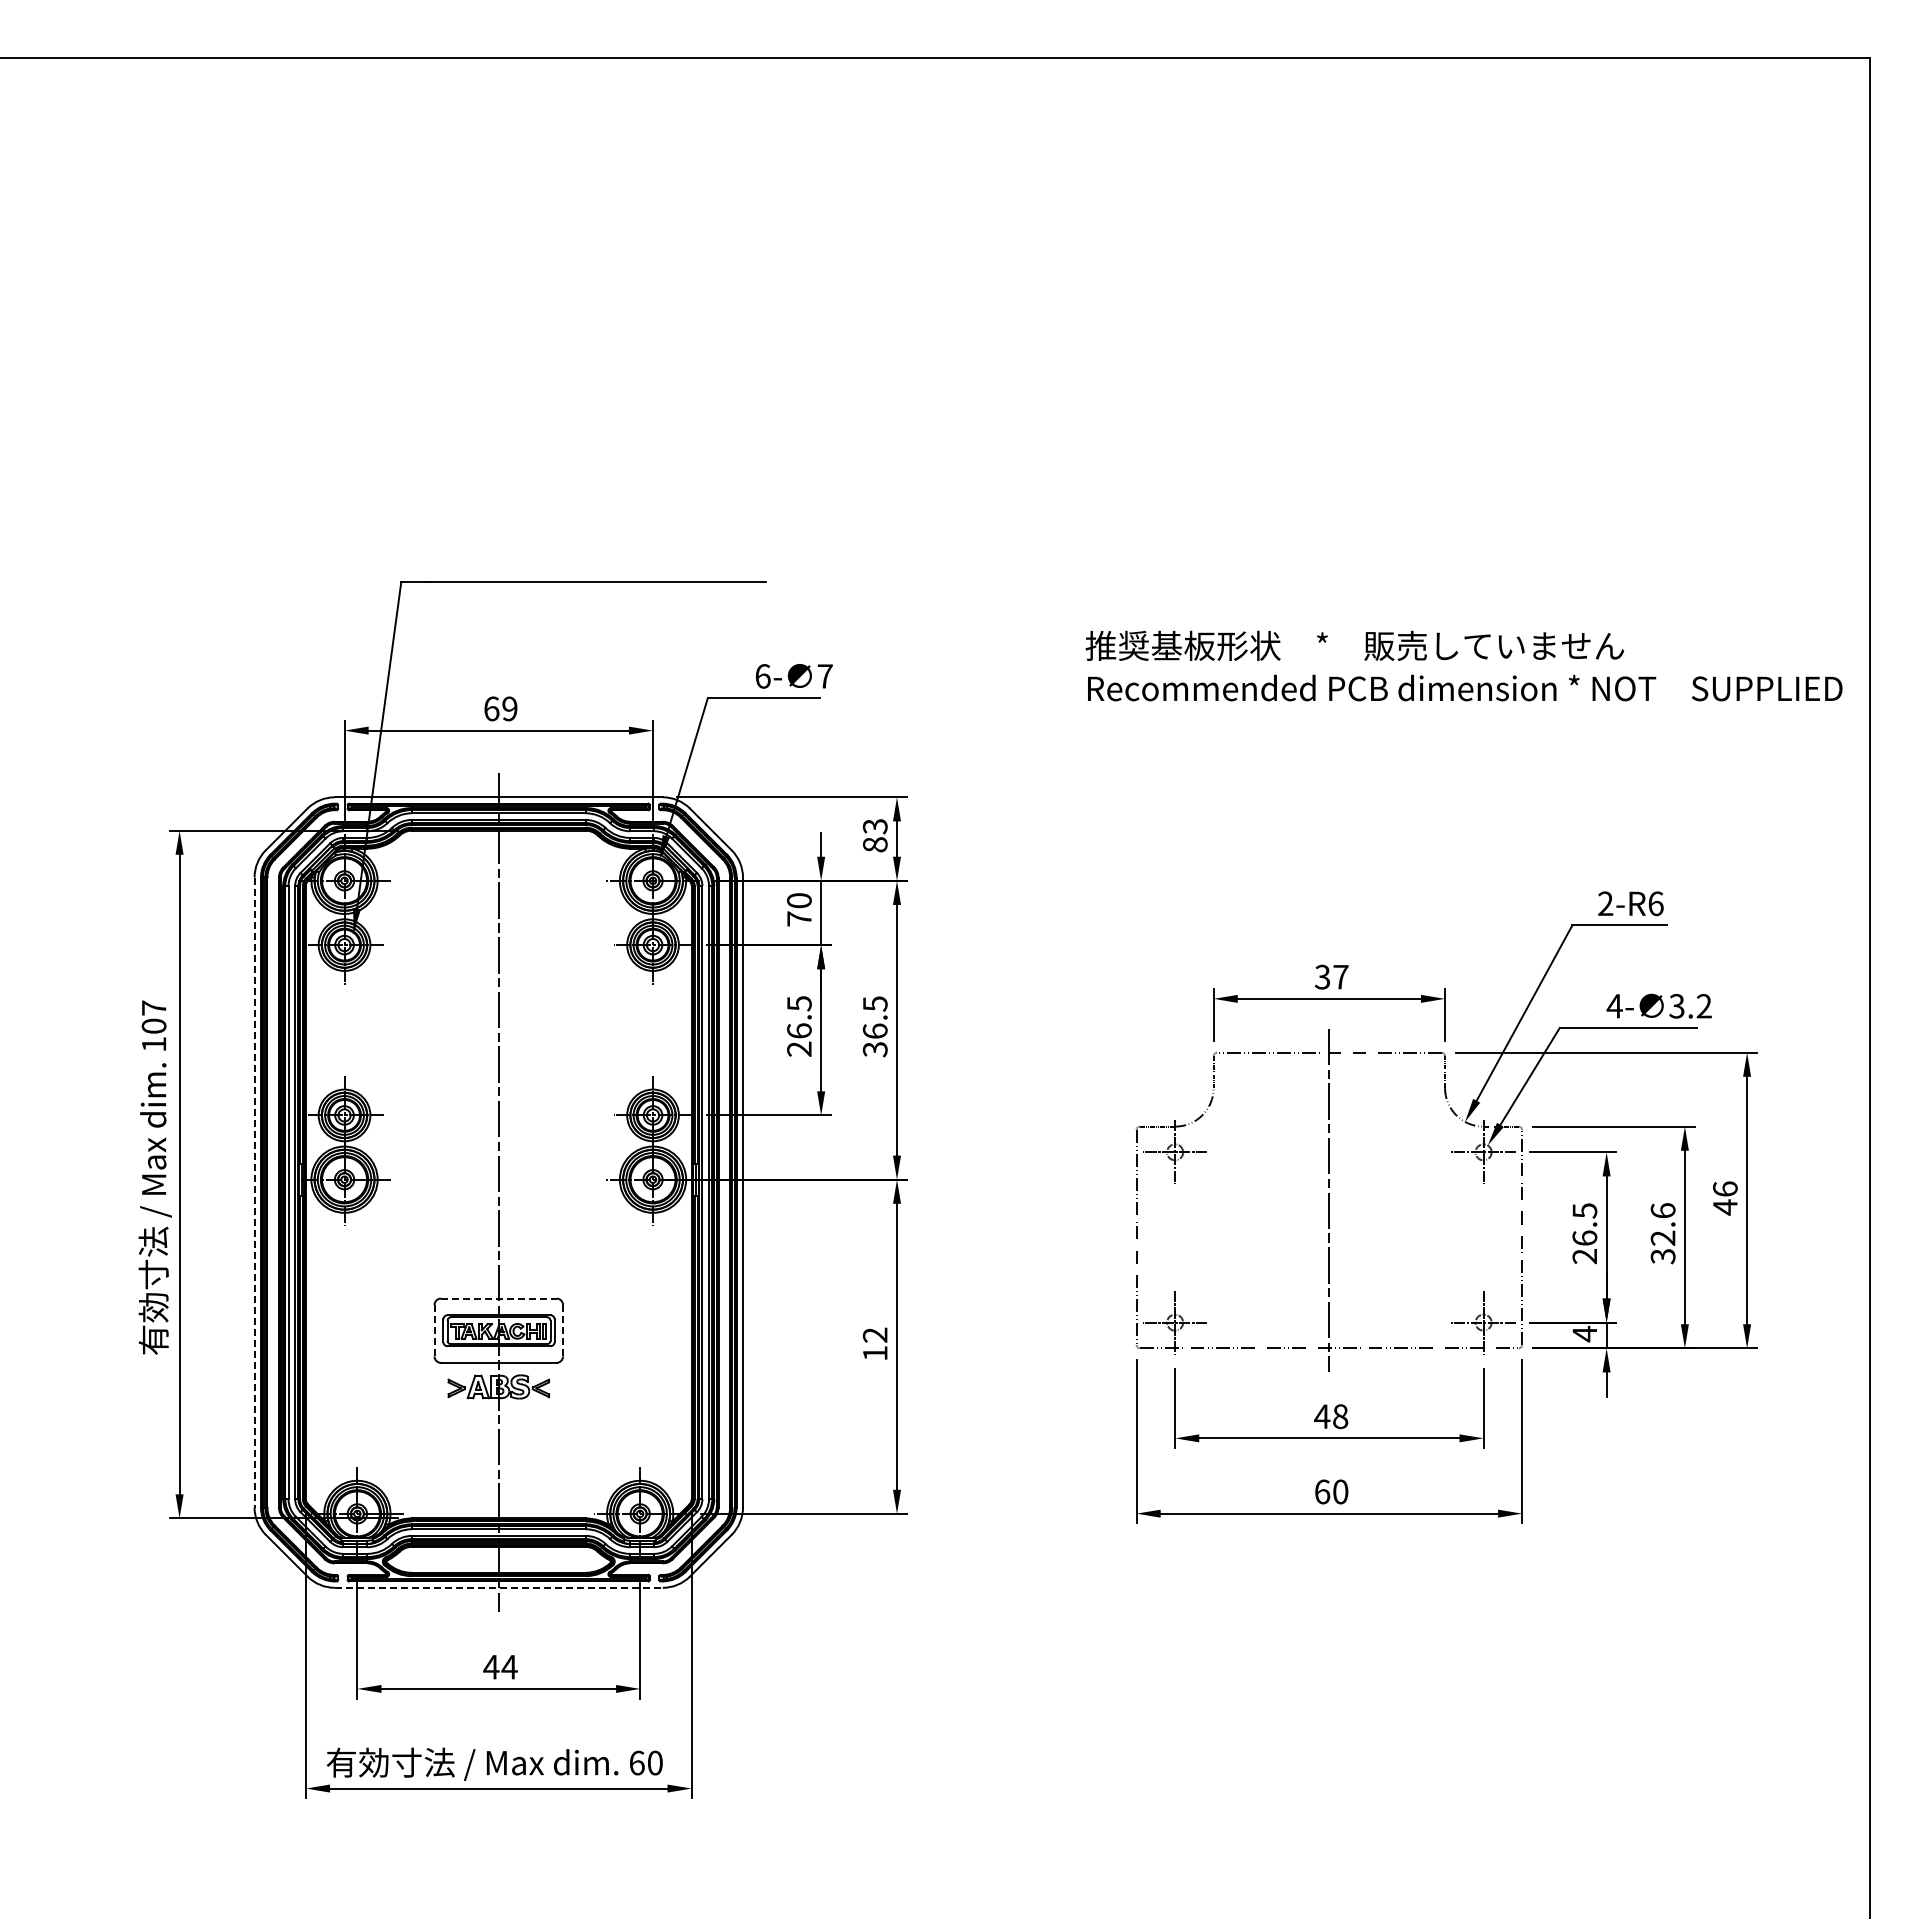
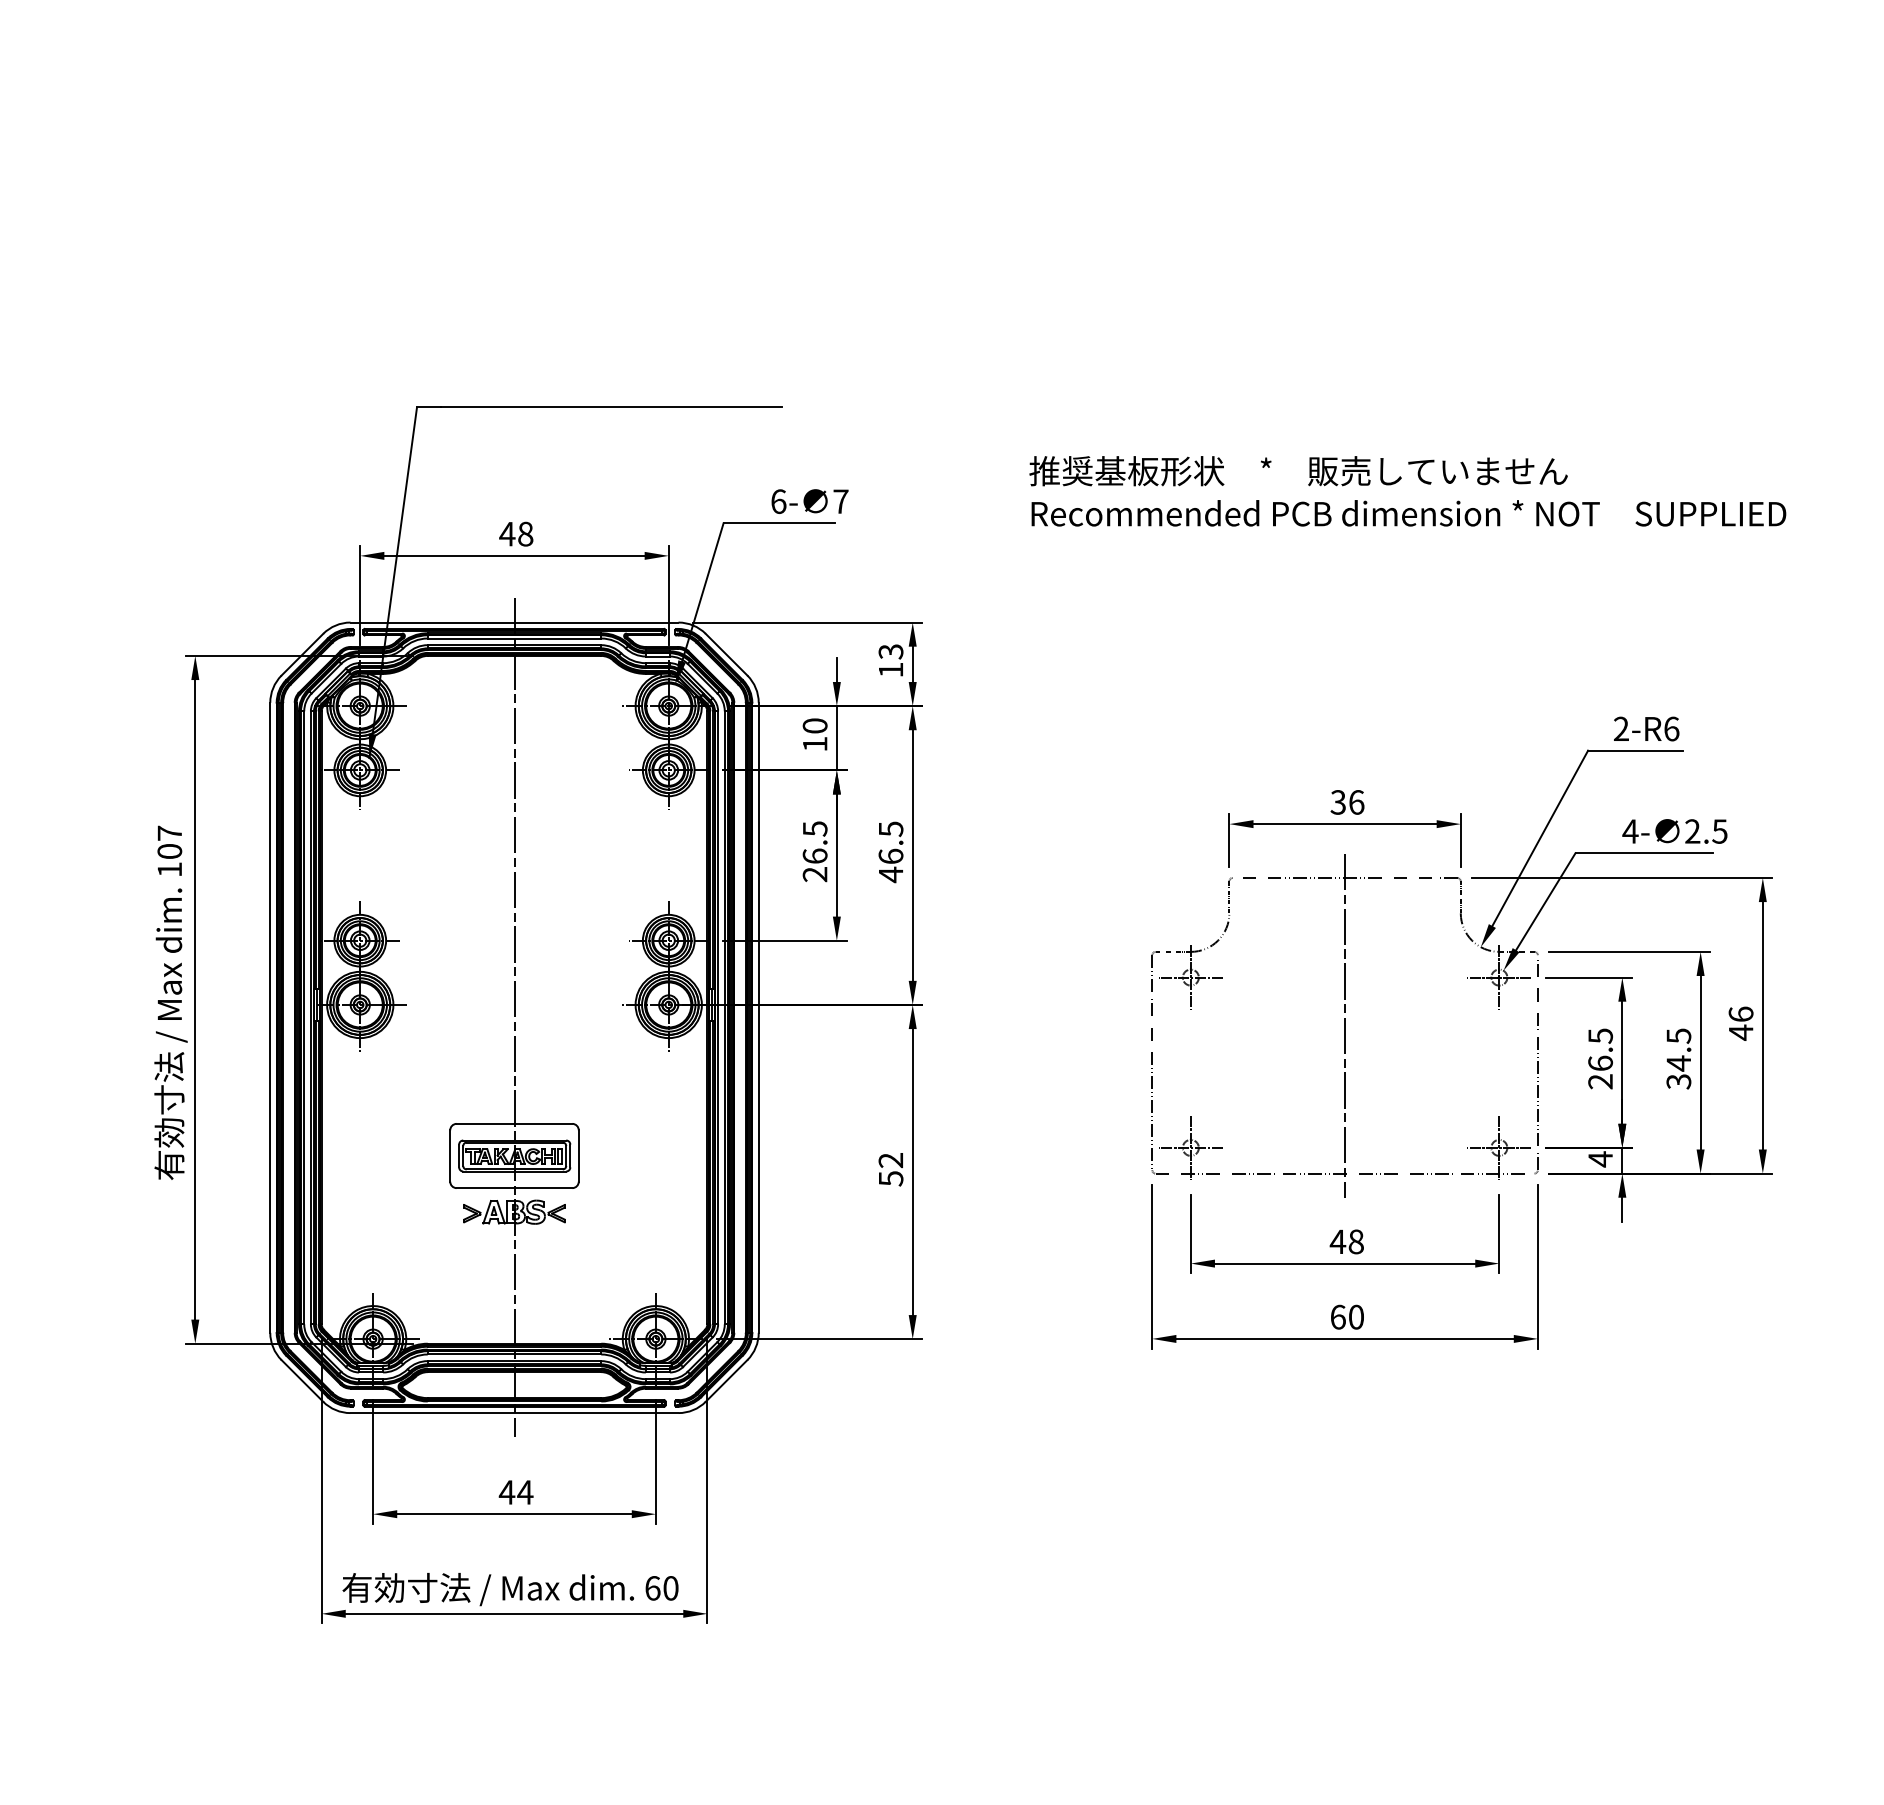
text: (1463, 665) -> (1407, 490), moved
text: (500, 708) -> (516, 533), 69 -> 48
text: (875, 844) -> (891, 669), 83 -> 13
text: (799, 918) -> (815, 743), 70 -> 10
text: (1340, 976) -> (1356, 801), 37 -> 36
text: (1690, 1006) -> (1706, 831), 3.2 -> 2.5
text: (874, 1049) -> (890, 874), 36.5 -> 46.5
line: (254, 1193) -> (270, 1018), dashed -> solid
text: (1662, 1224) -> (1678, 1049), 32.6 -> 34.5
line: (498, 1298) -> (514, 1123), dashed -> solid
line: (434, 1330) -> (450, 1155), dashed -> solid
line: (563, 1330) -> (579, 1155), dashed -> solid
text: (875, 1353) -> (891, 1178), 12 -> 52
line: (498, 1587) -> (514, 1412), dashed -> solid

